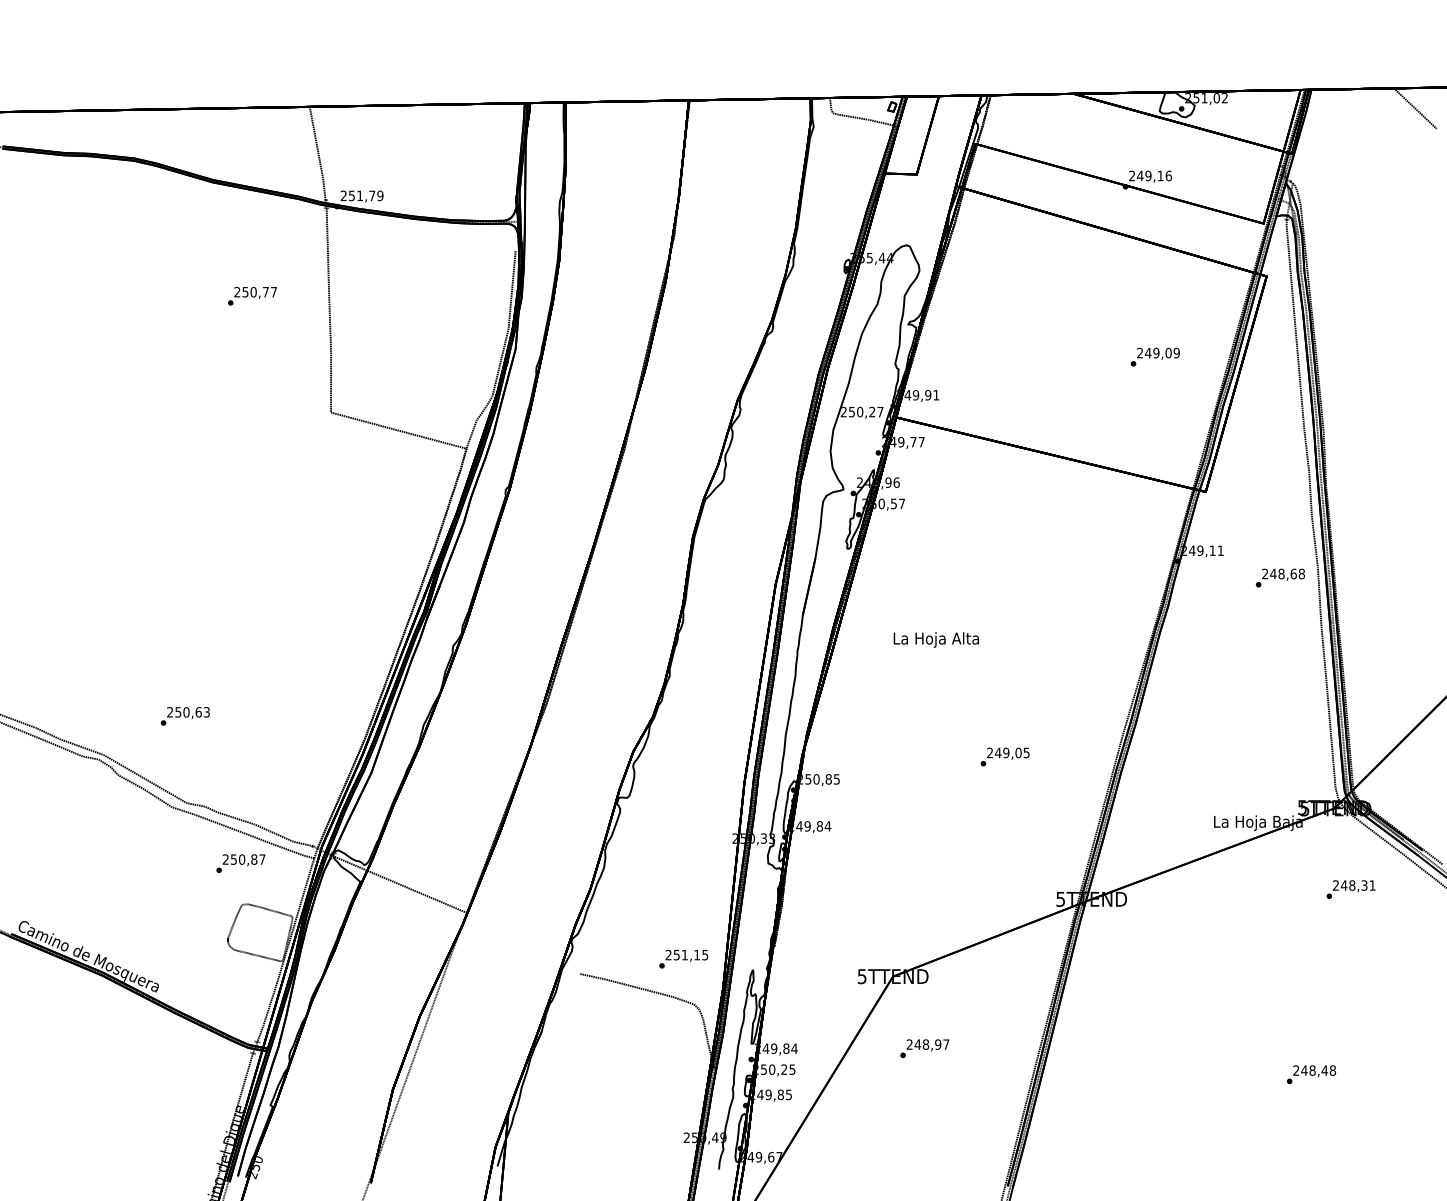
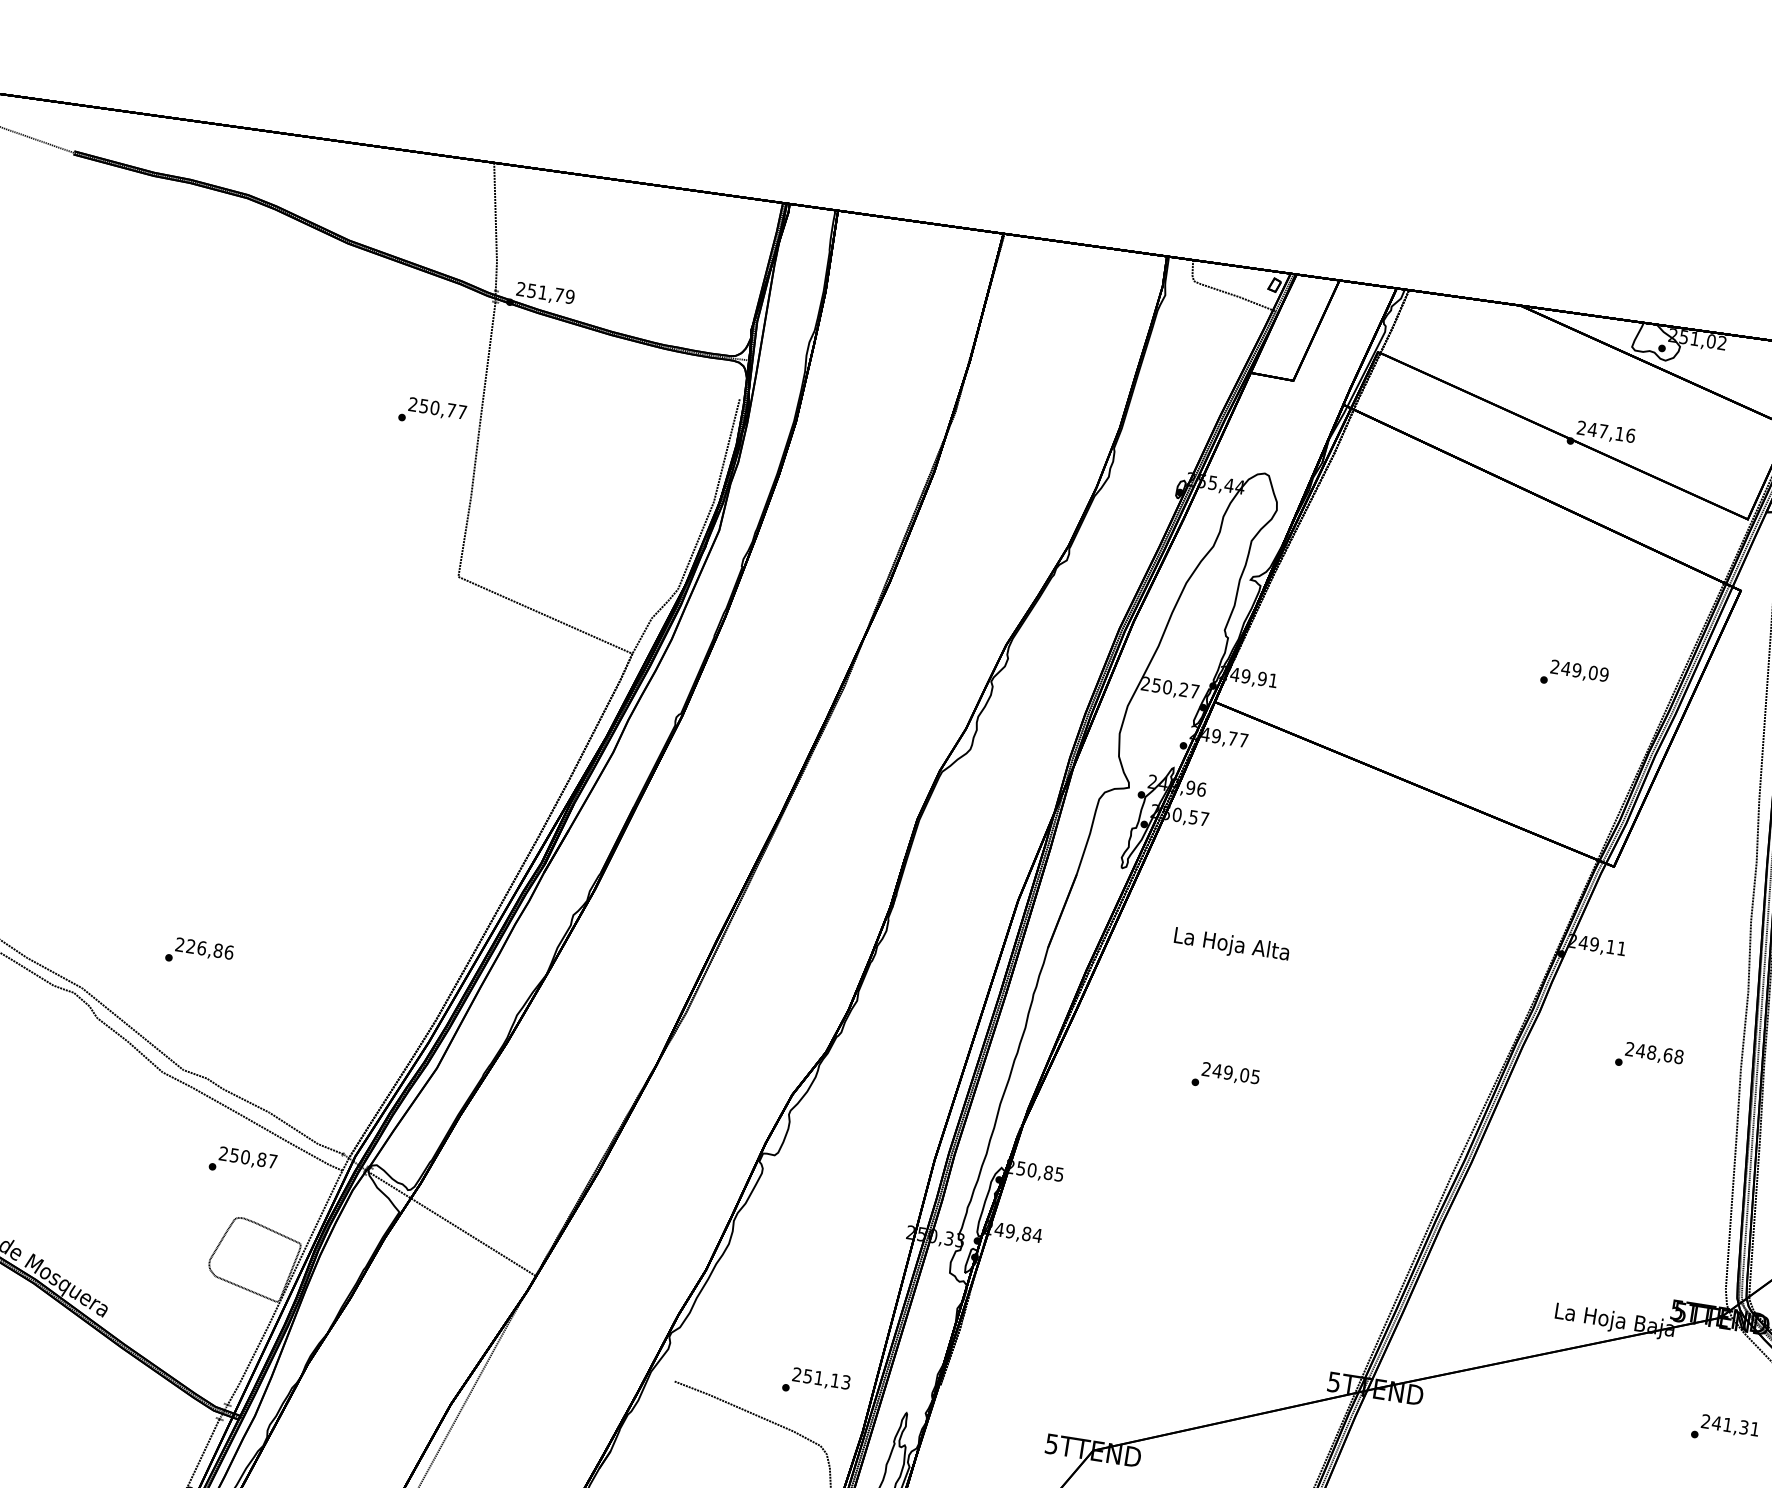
text: (1148, 175) -> (1603, 430), 249,16 -> 247,16
text: (252, 296) -> (432, 413), moved
text: (1279, 577) -> (1648, 1056), moved
text: (935, 639) -> (1230, 944), moved
text: (192, 712) -> (209, 949), 250,63 -> 226,86
text: (1004, 756) -> (1225, 1077), moved
text: (1352, 885) -> (1727, 1424), 248,31 -> 241,31
text: (705, 954) -> (846, 1381), 251,15 -> 251,13

